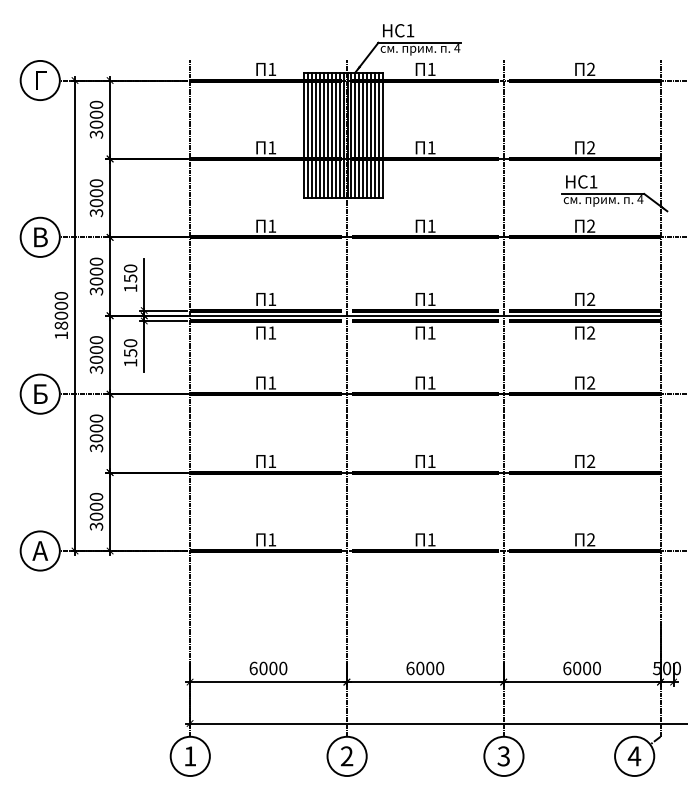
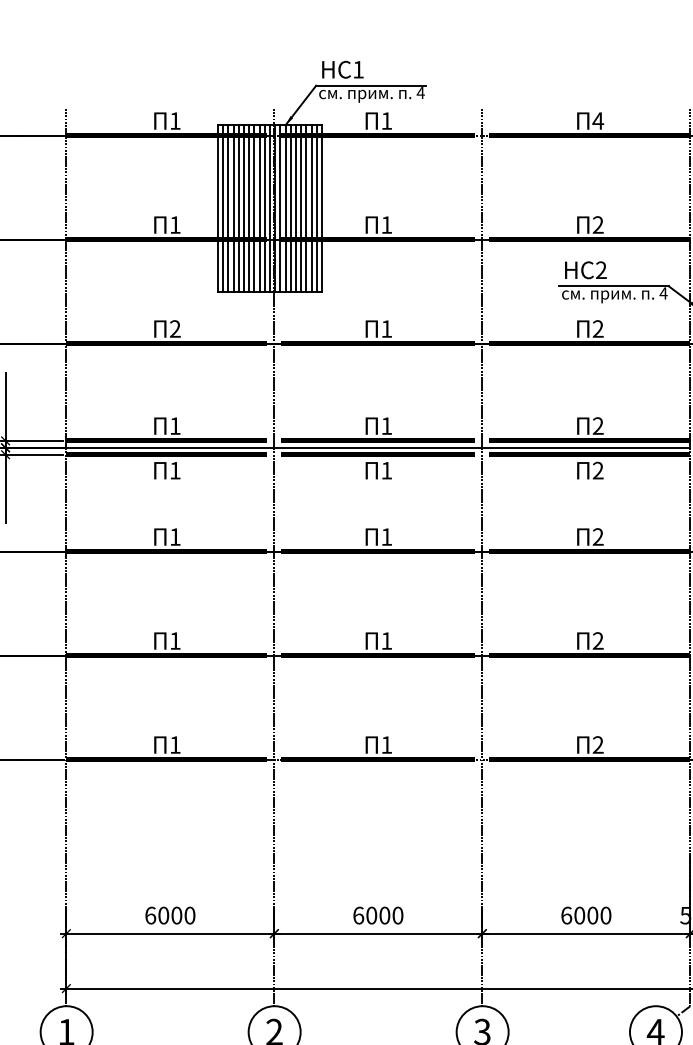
text: (590, 68) -> (597, 119), 2 -> 4
text: (593, 181) -> (601, 269), 1 -> 2
text: (272, 225) -> (175, 328), 1 -> 2

